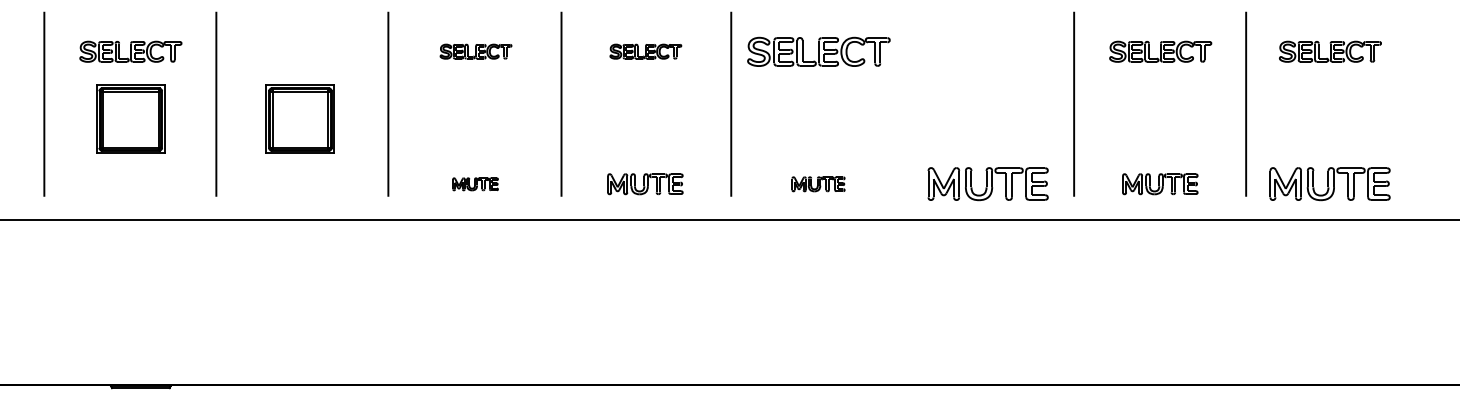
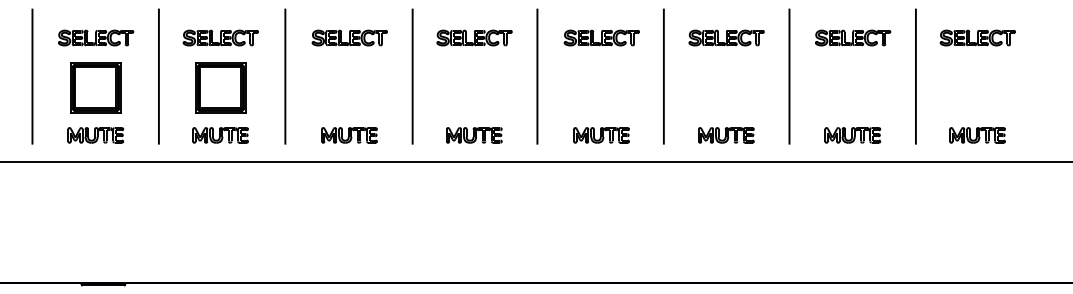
part: (300, 51) -> (220, 37), added
part: (475, 51) -> (349, 37), size x1.43
part: (645, 51) -> (474, 37), size x1.43
part: (818, 51) -> (601, 37), size x0.71
part: (988, 51) -> (726, 37), added
line: (903, 103) -> (664, 76), added
part: (130, 184) -> (95, 135), added
part: (300, 184) -> (220, 135), added
part: (475, 184) -> (349, 135), size x1.67
part: (818, 184) -> (601, 135), size x1.43
part: (988, 184) -> (726, 135), size x0.62
part: (1329, 184) -> (977, 135), size x0.62

